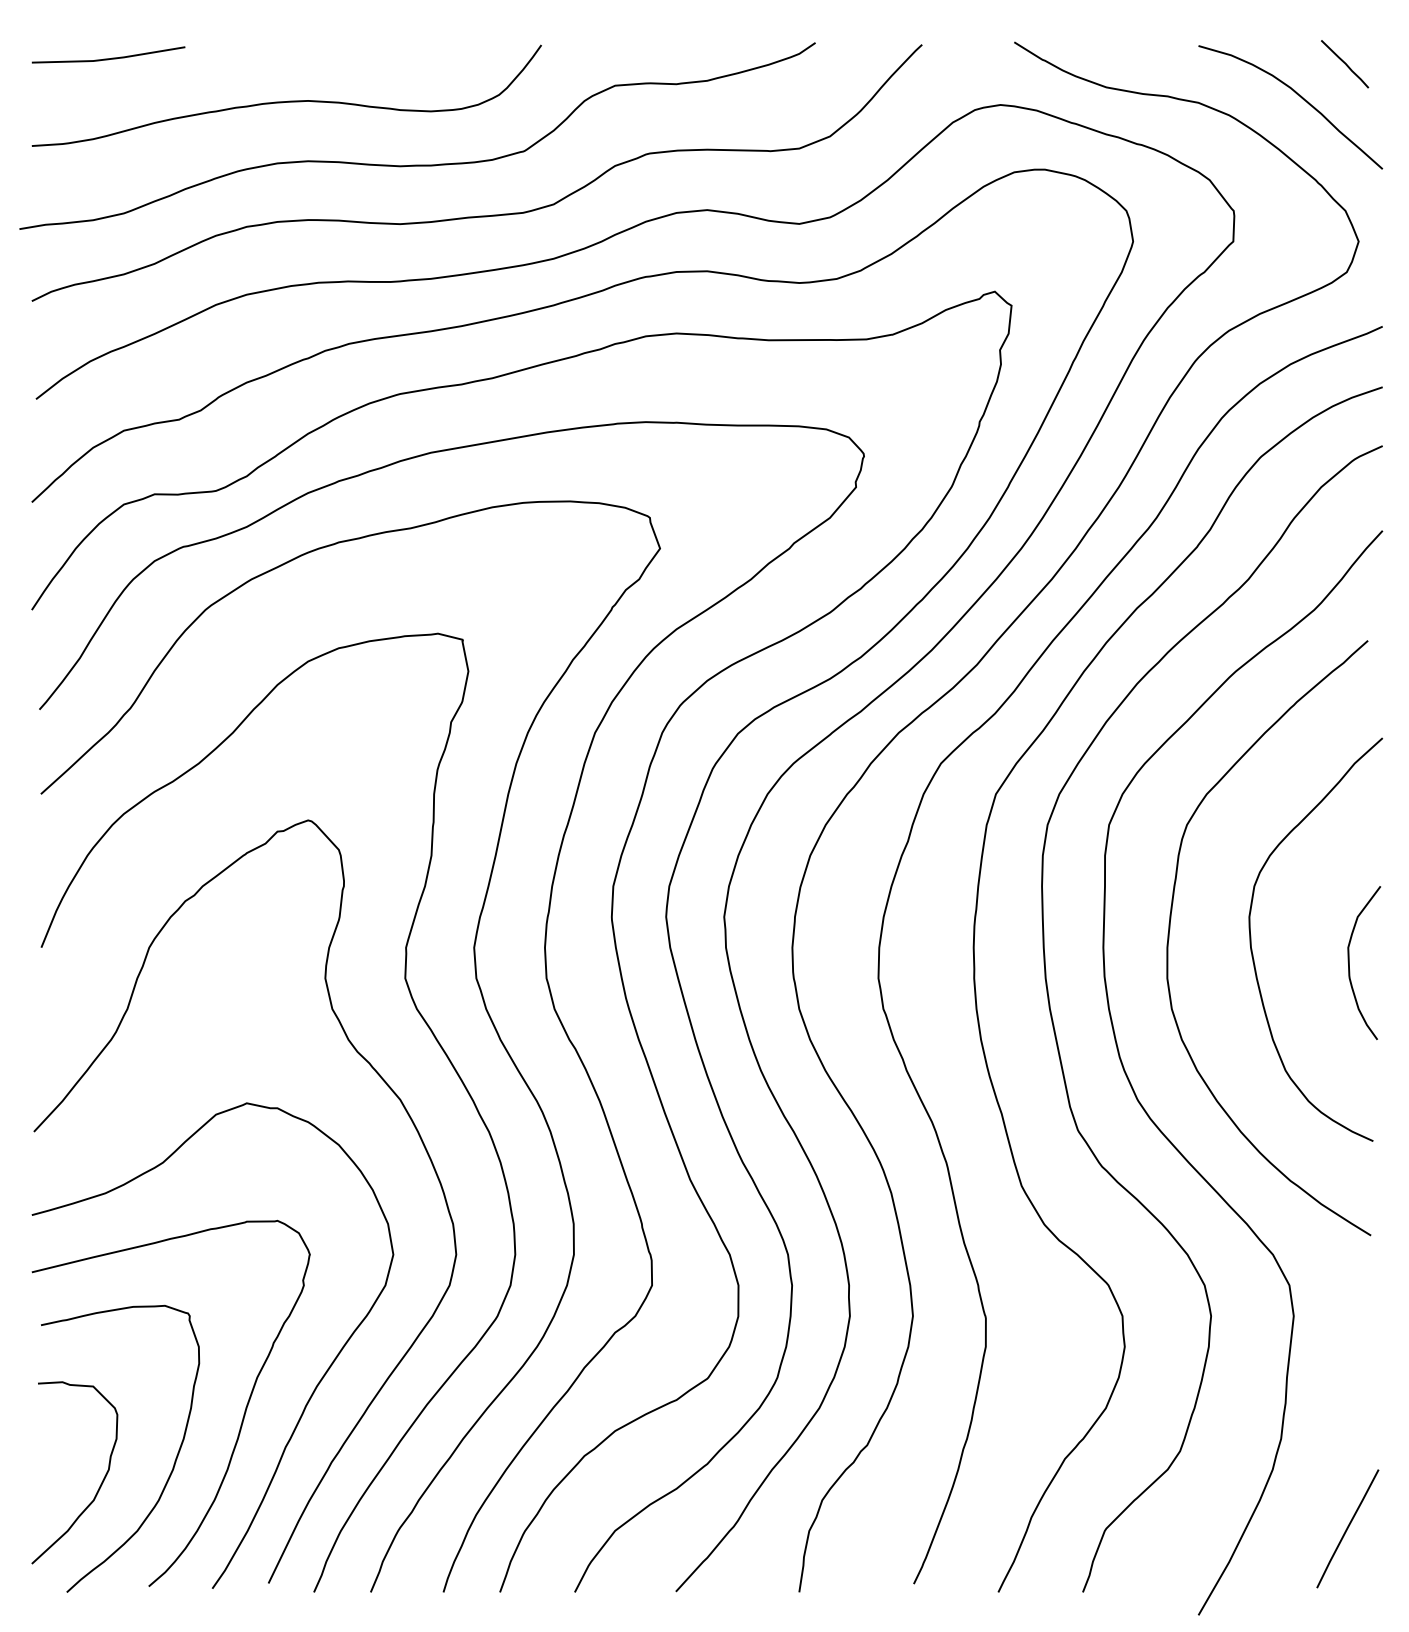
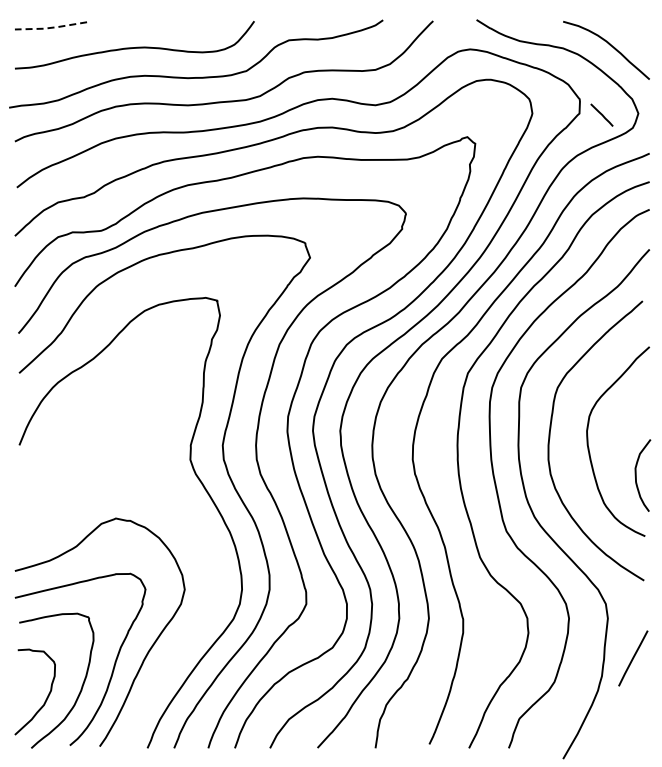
line: (109, 58) -> (51, 27), solid -> dashed
line: (1343, 62) -> (601, 114), moved
curve: (1350, 962) -> (636, 475), moved
curve: (379, 1079) -> (178, 507), removed
line: (1348, 1528) -> (633, 658), moved

